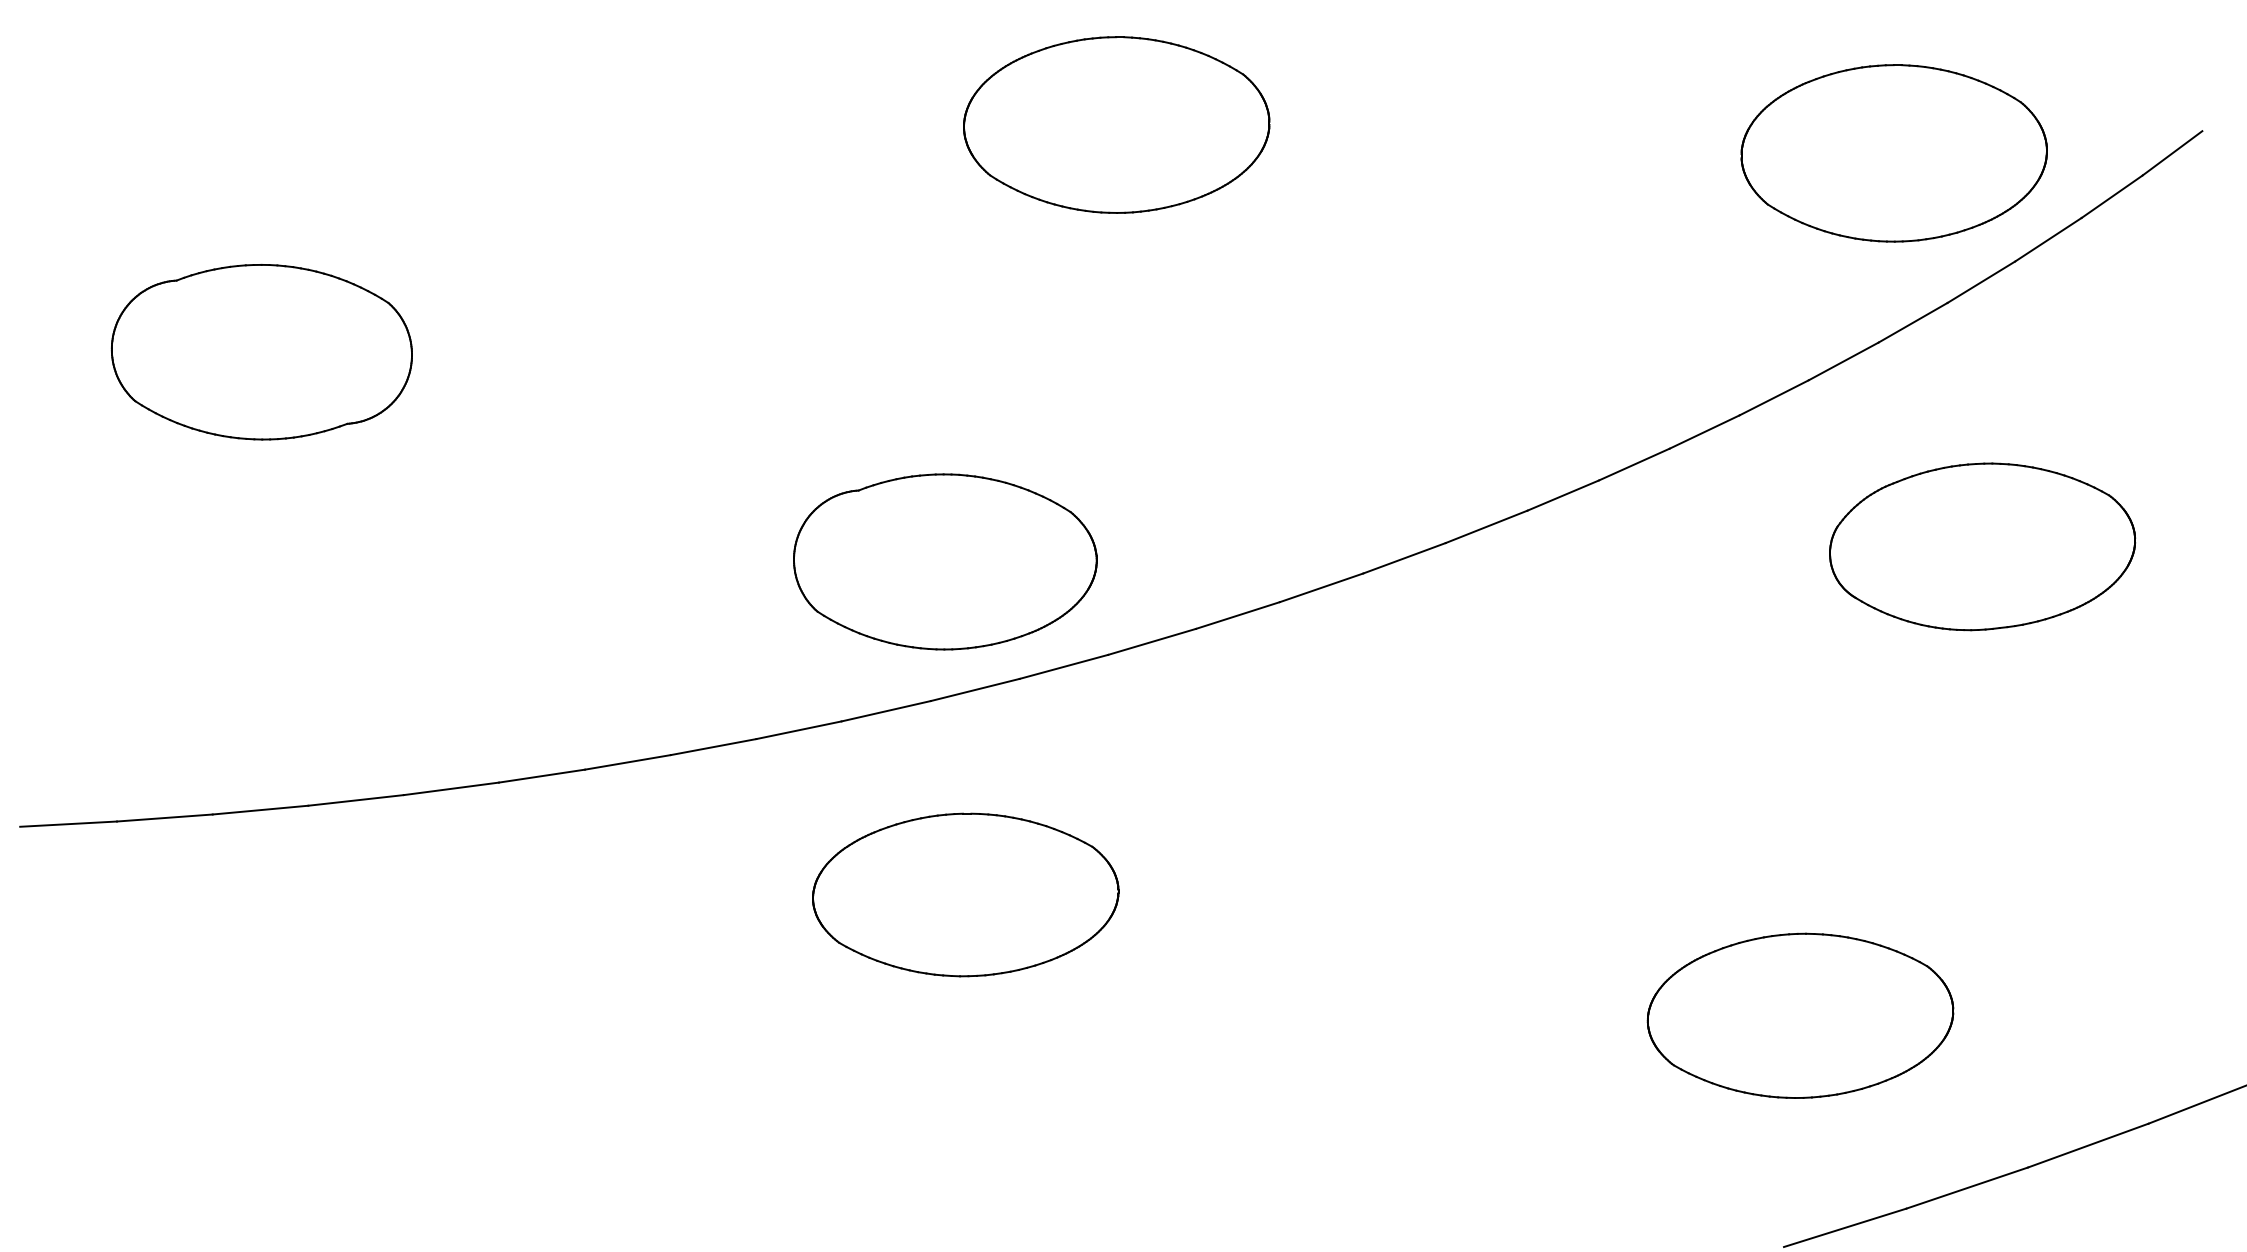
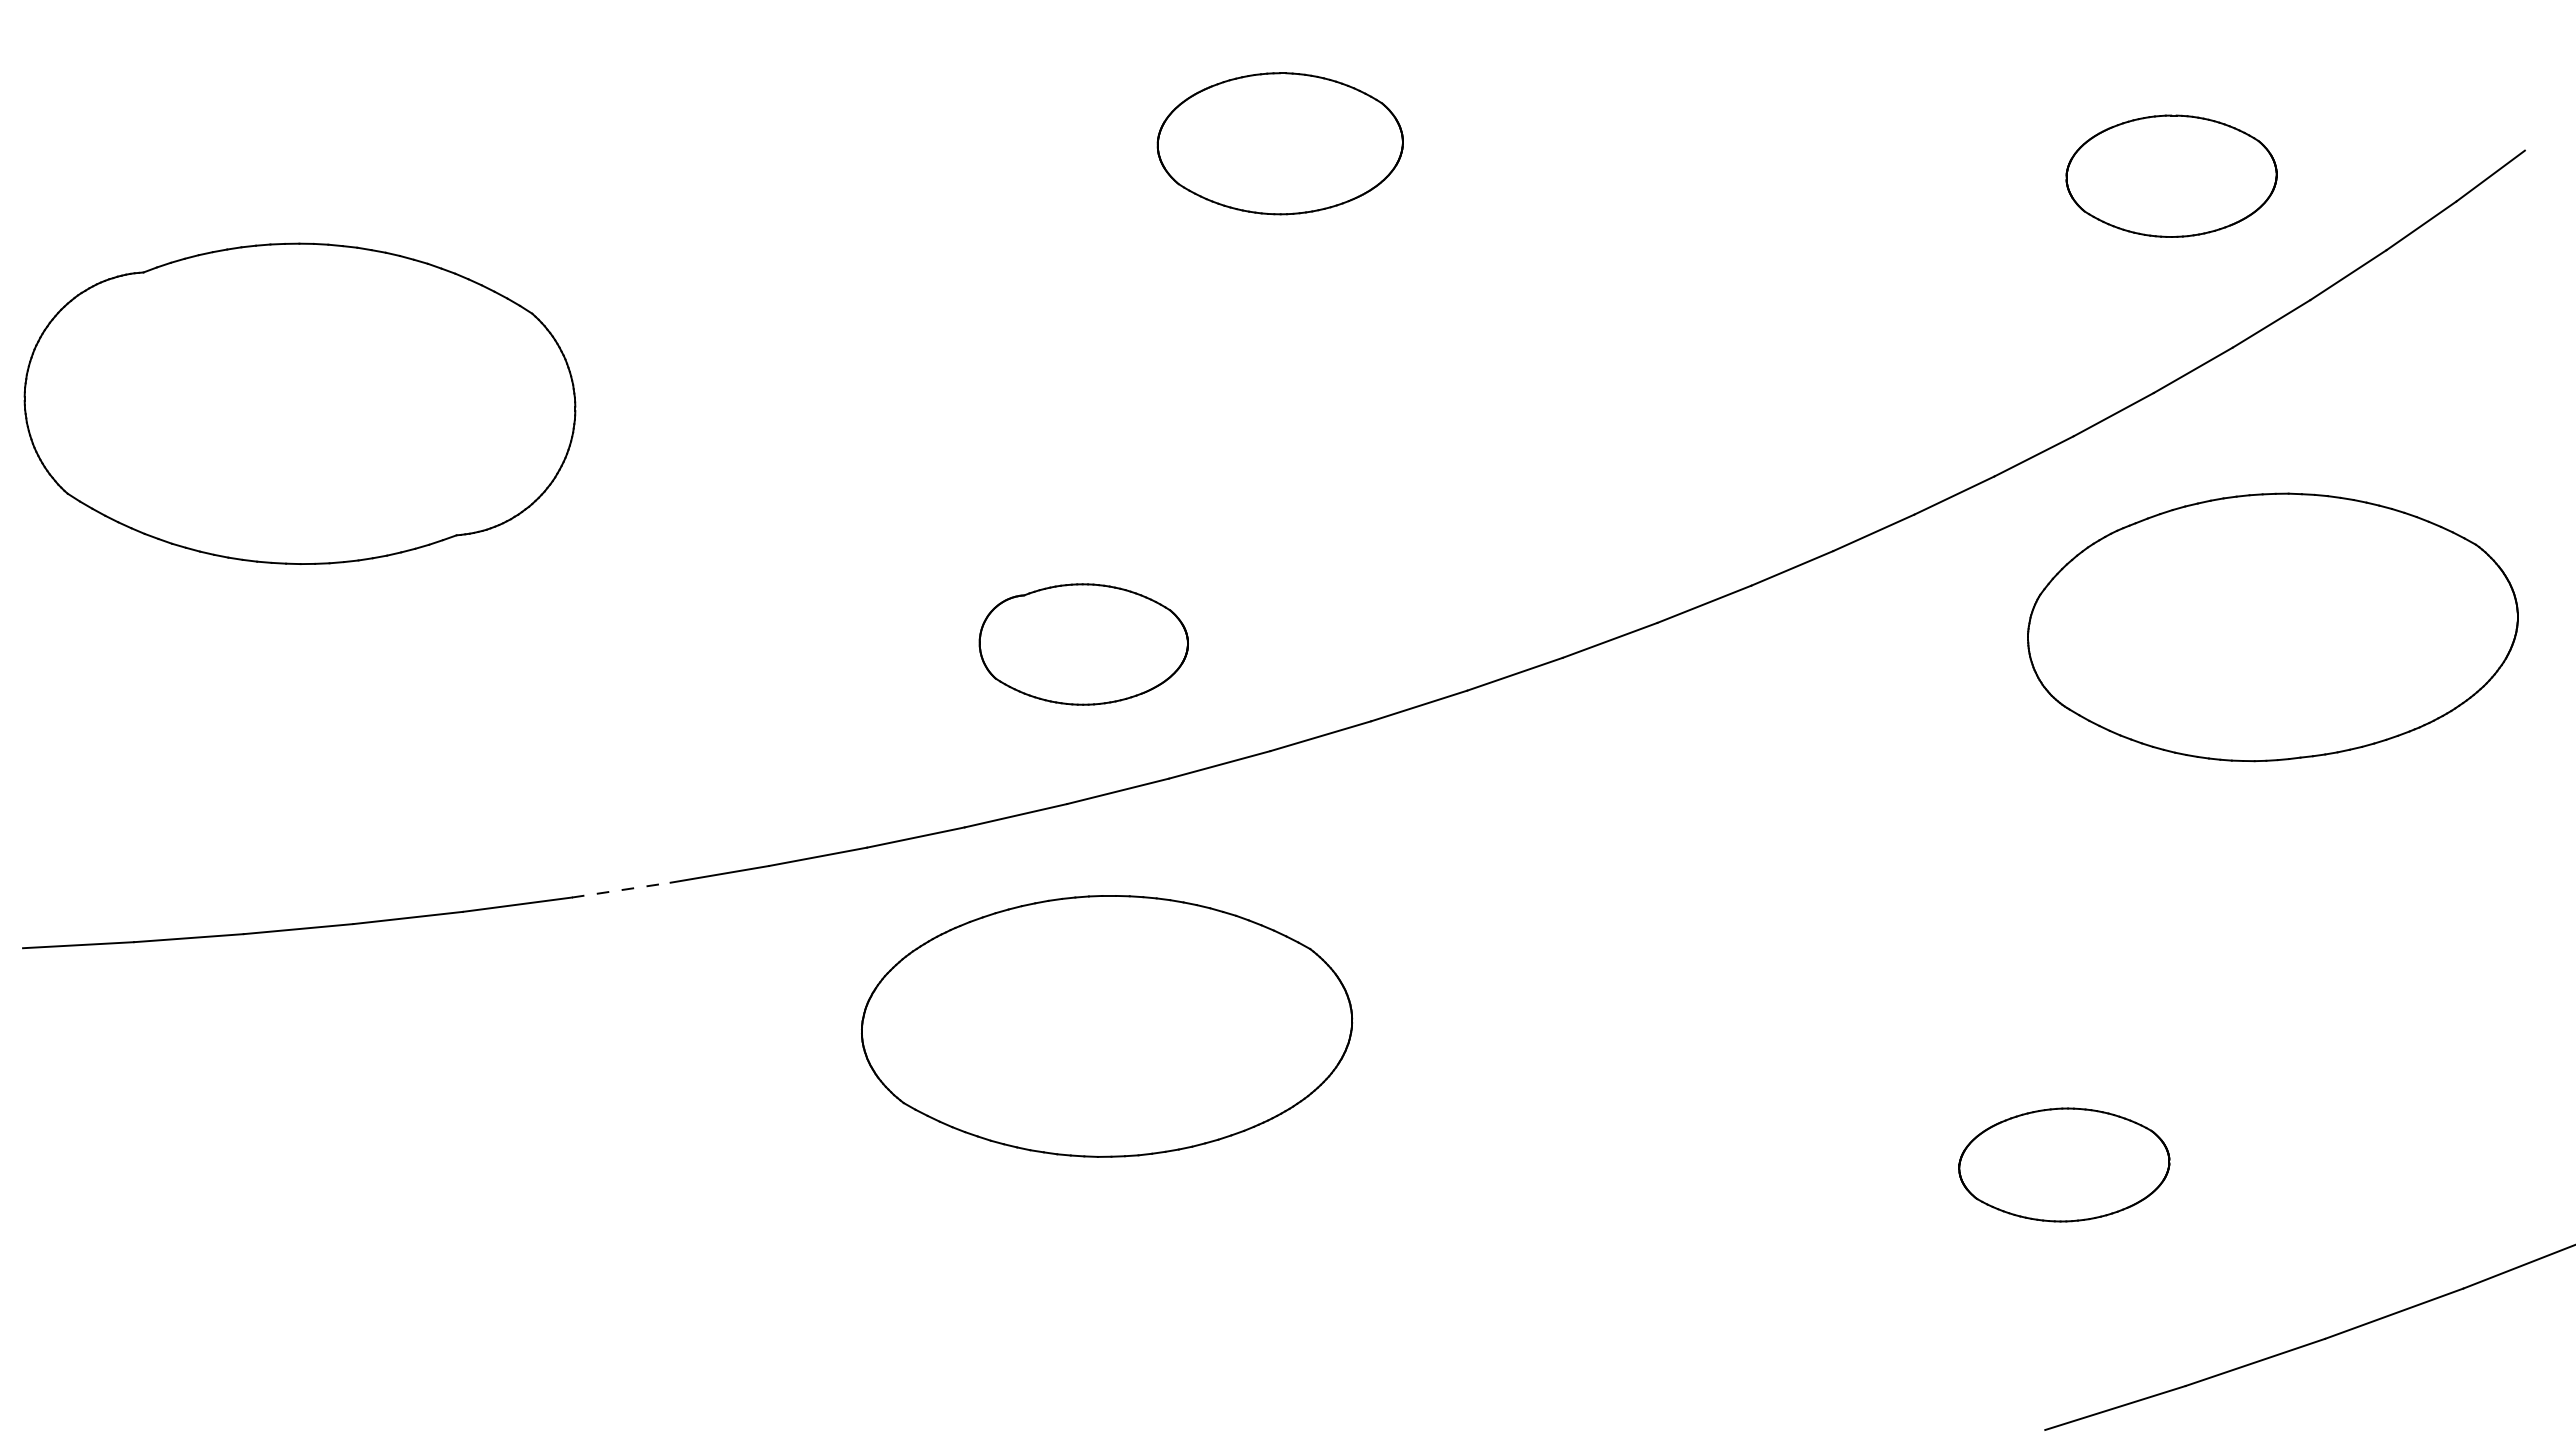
part: (1116, 124) -> (1280, 143), size x0.7
part: (1894, 153) -> (2171, 176), size x0.6
part: (262, 352) -> (300, 404), size x1.6
part: (1982, 546) -> (2272, 626), size x1.4
part: (945, 561) -> (1083, 644), size x0.6
line: (542, 776) -> (621, 890), solid -> dashed
part: (966, 895) -> (1107, 1026), size x1.4
part: (1800, 1015) -> (2064, 1164), size x0.6

